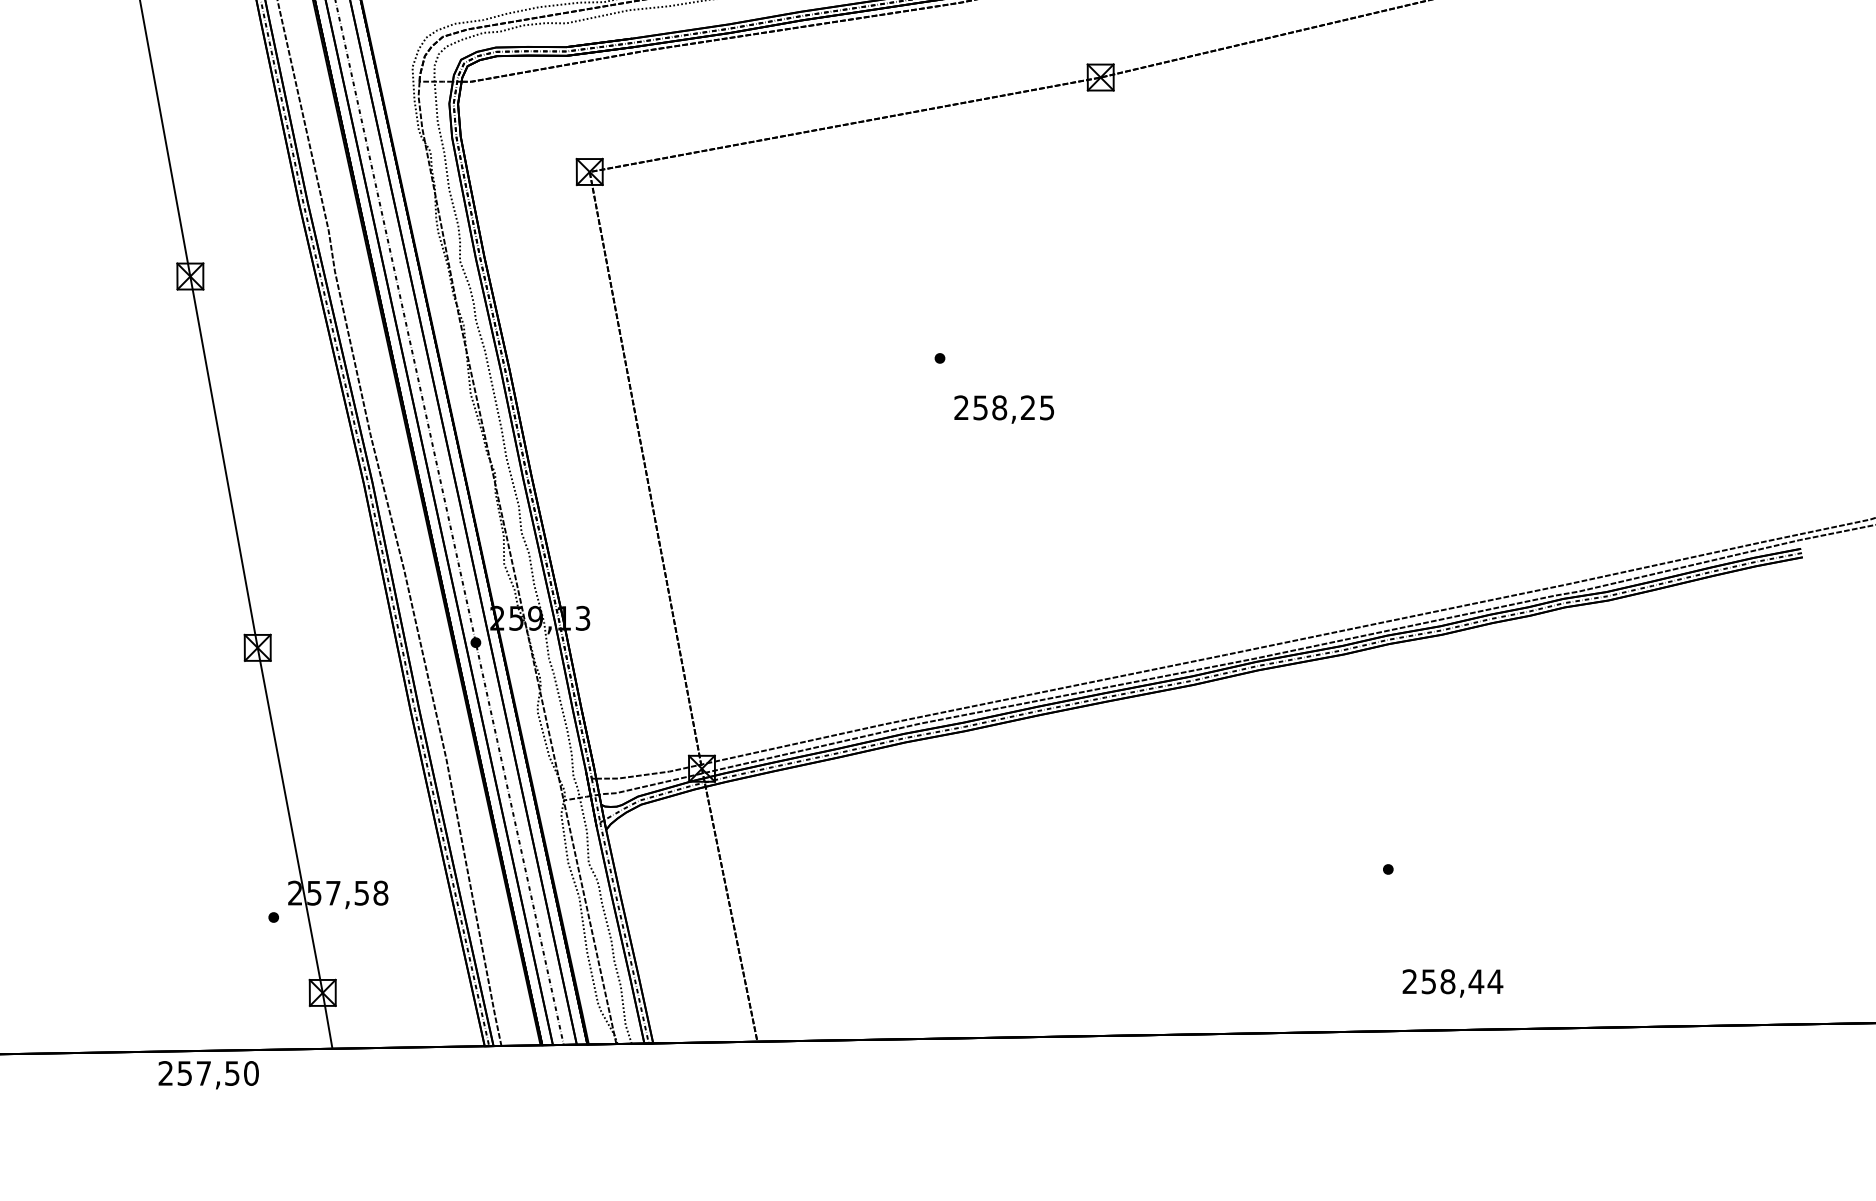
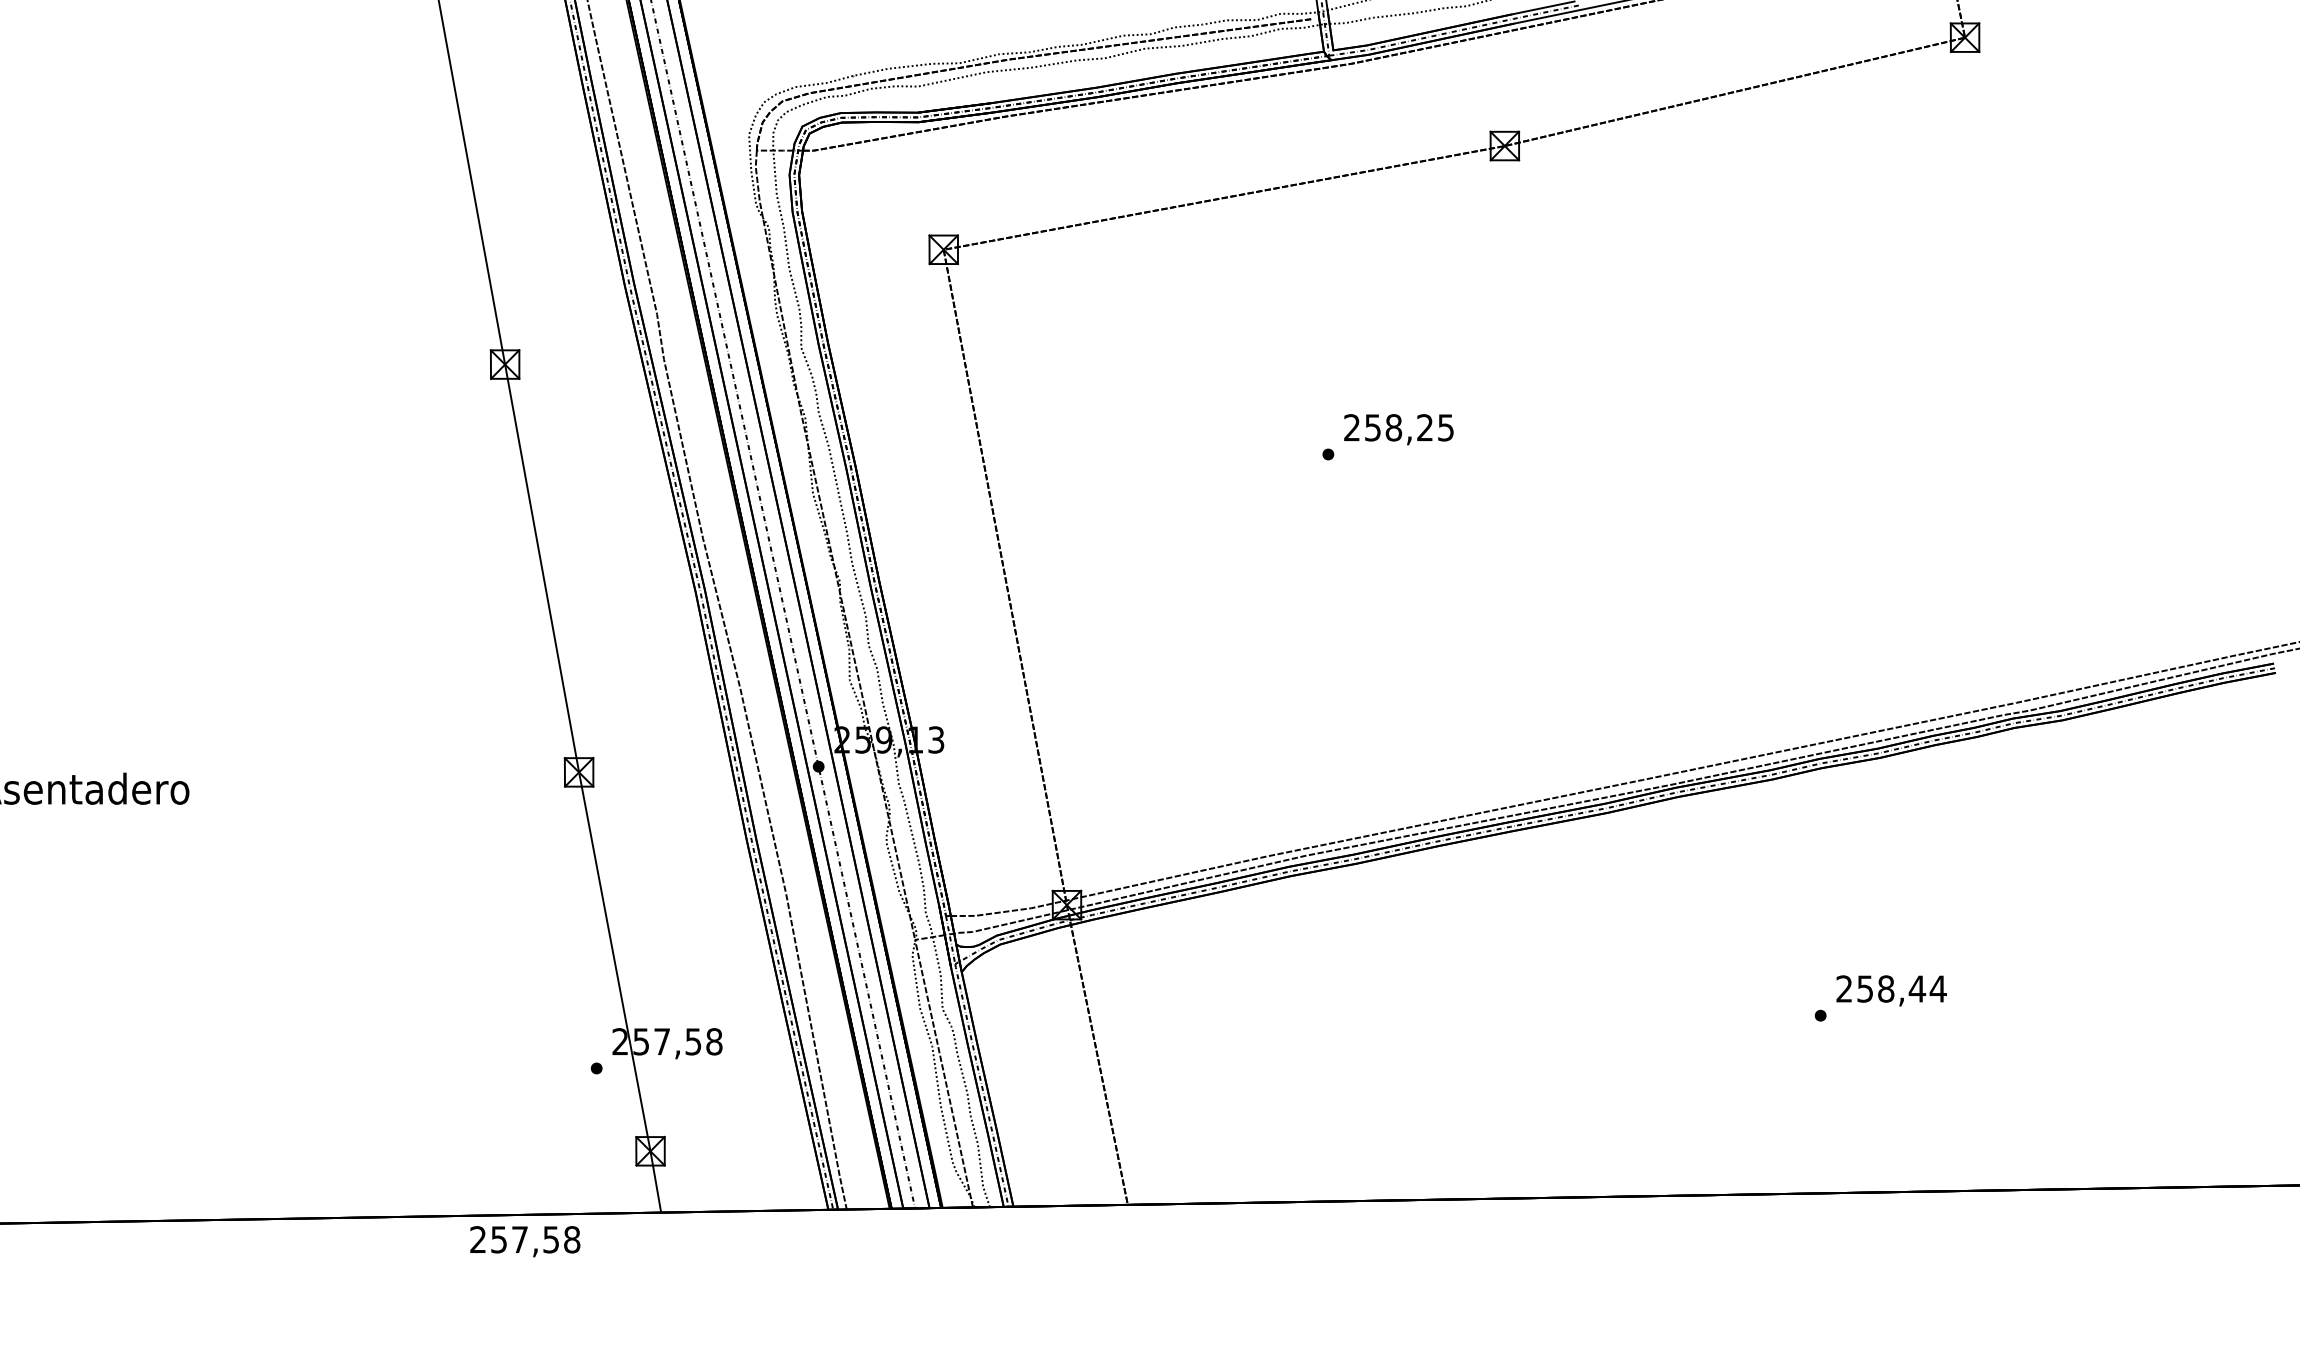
text: (1003, 409) -> (1398, 429), moved
text: (1452, 983) -> (1891, 990), moved
text: (251, 1073) -> (572, 1239), 257,50 -> 257,58

